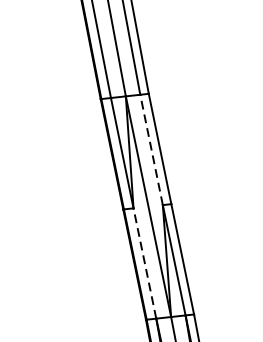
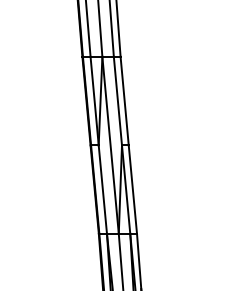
line: (150, 149) -> (117, 100), dashed -> solid
line: (144, 263) -> (102, 189), dashed -> solid

